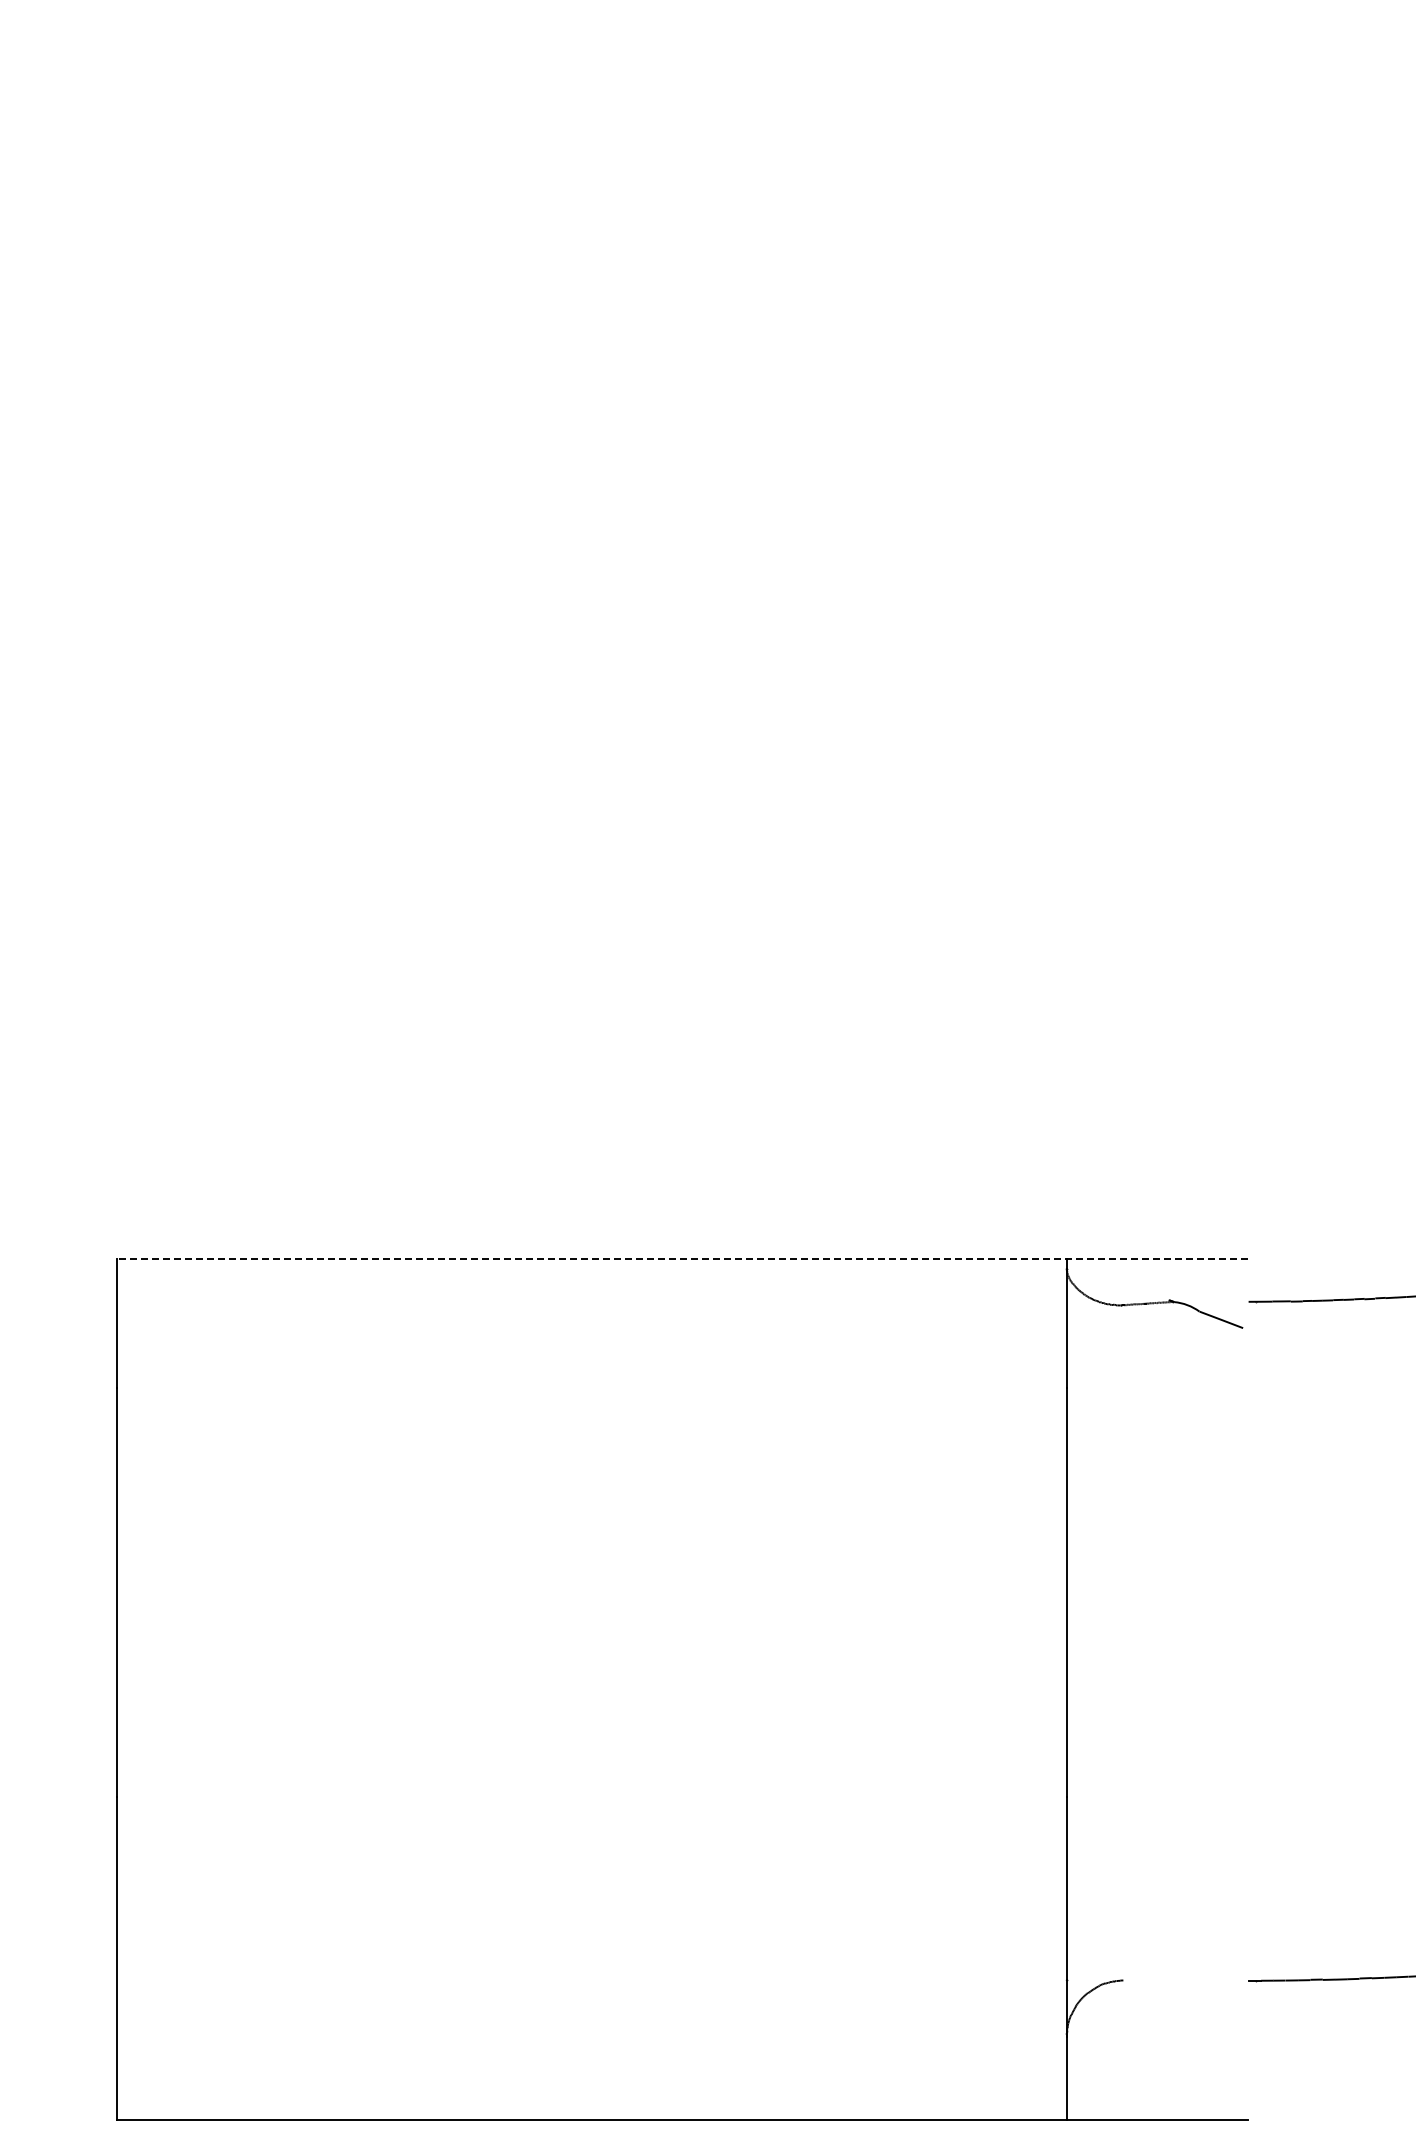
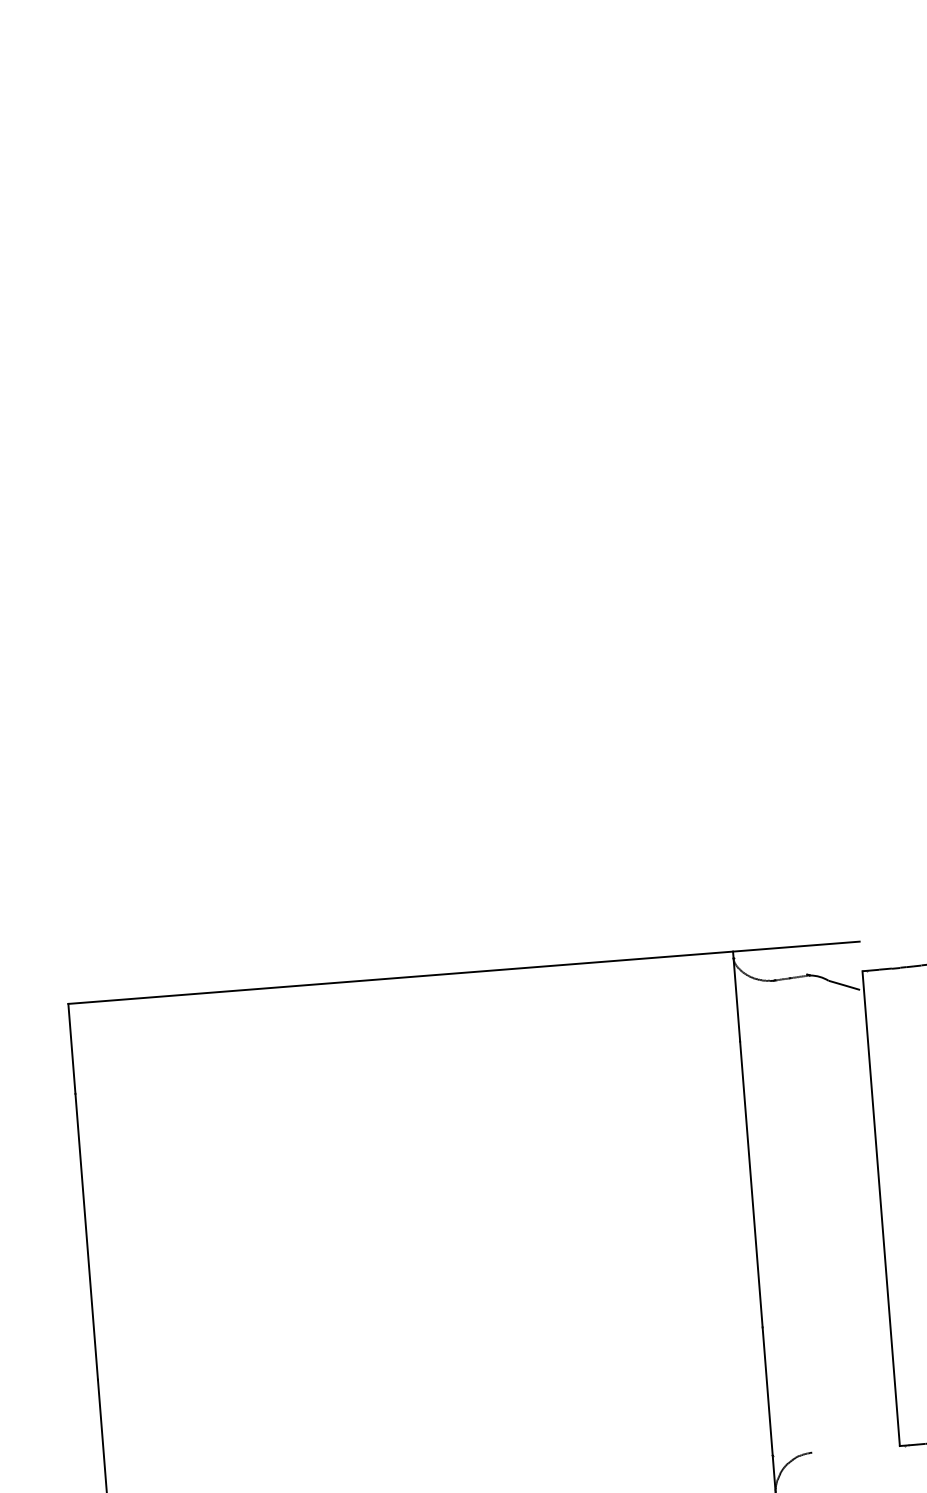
line: (682, 1259) -> (464, 972), dashed -> solid
line: (1248, 1640) -> (881, 1208), added

